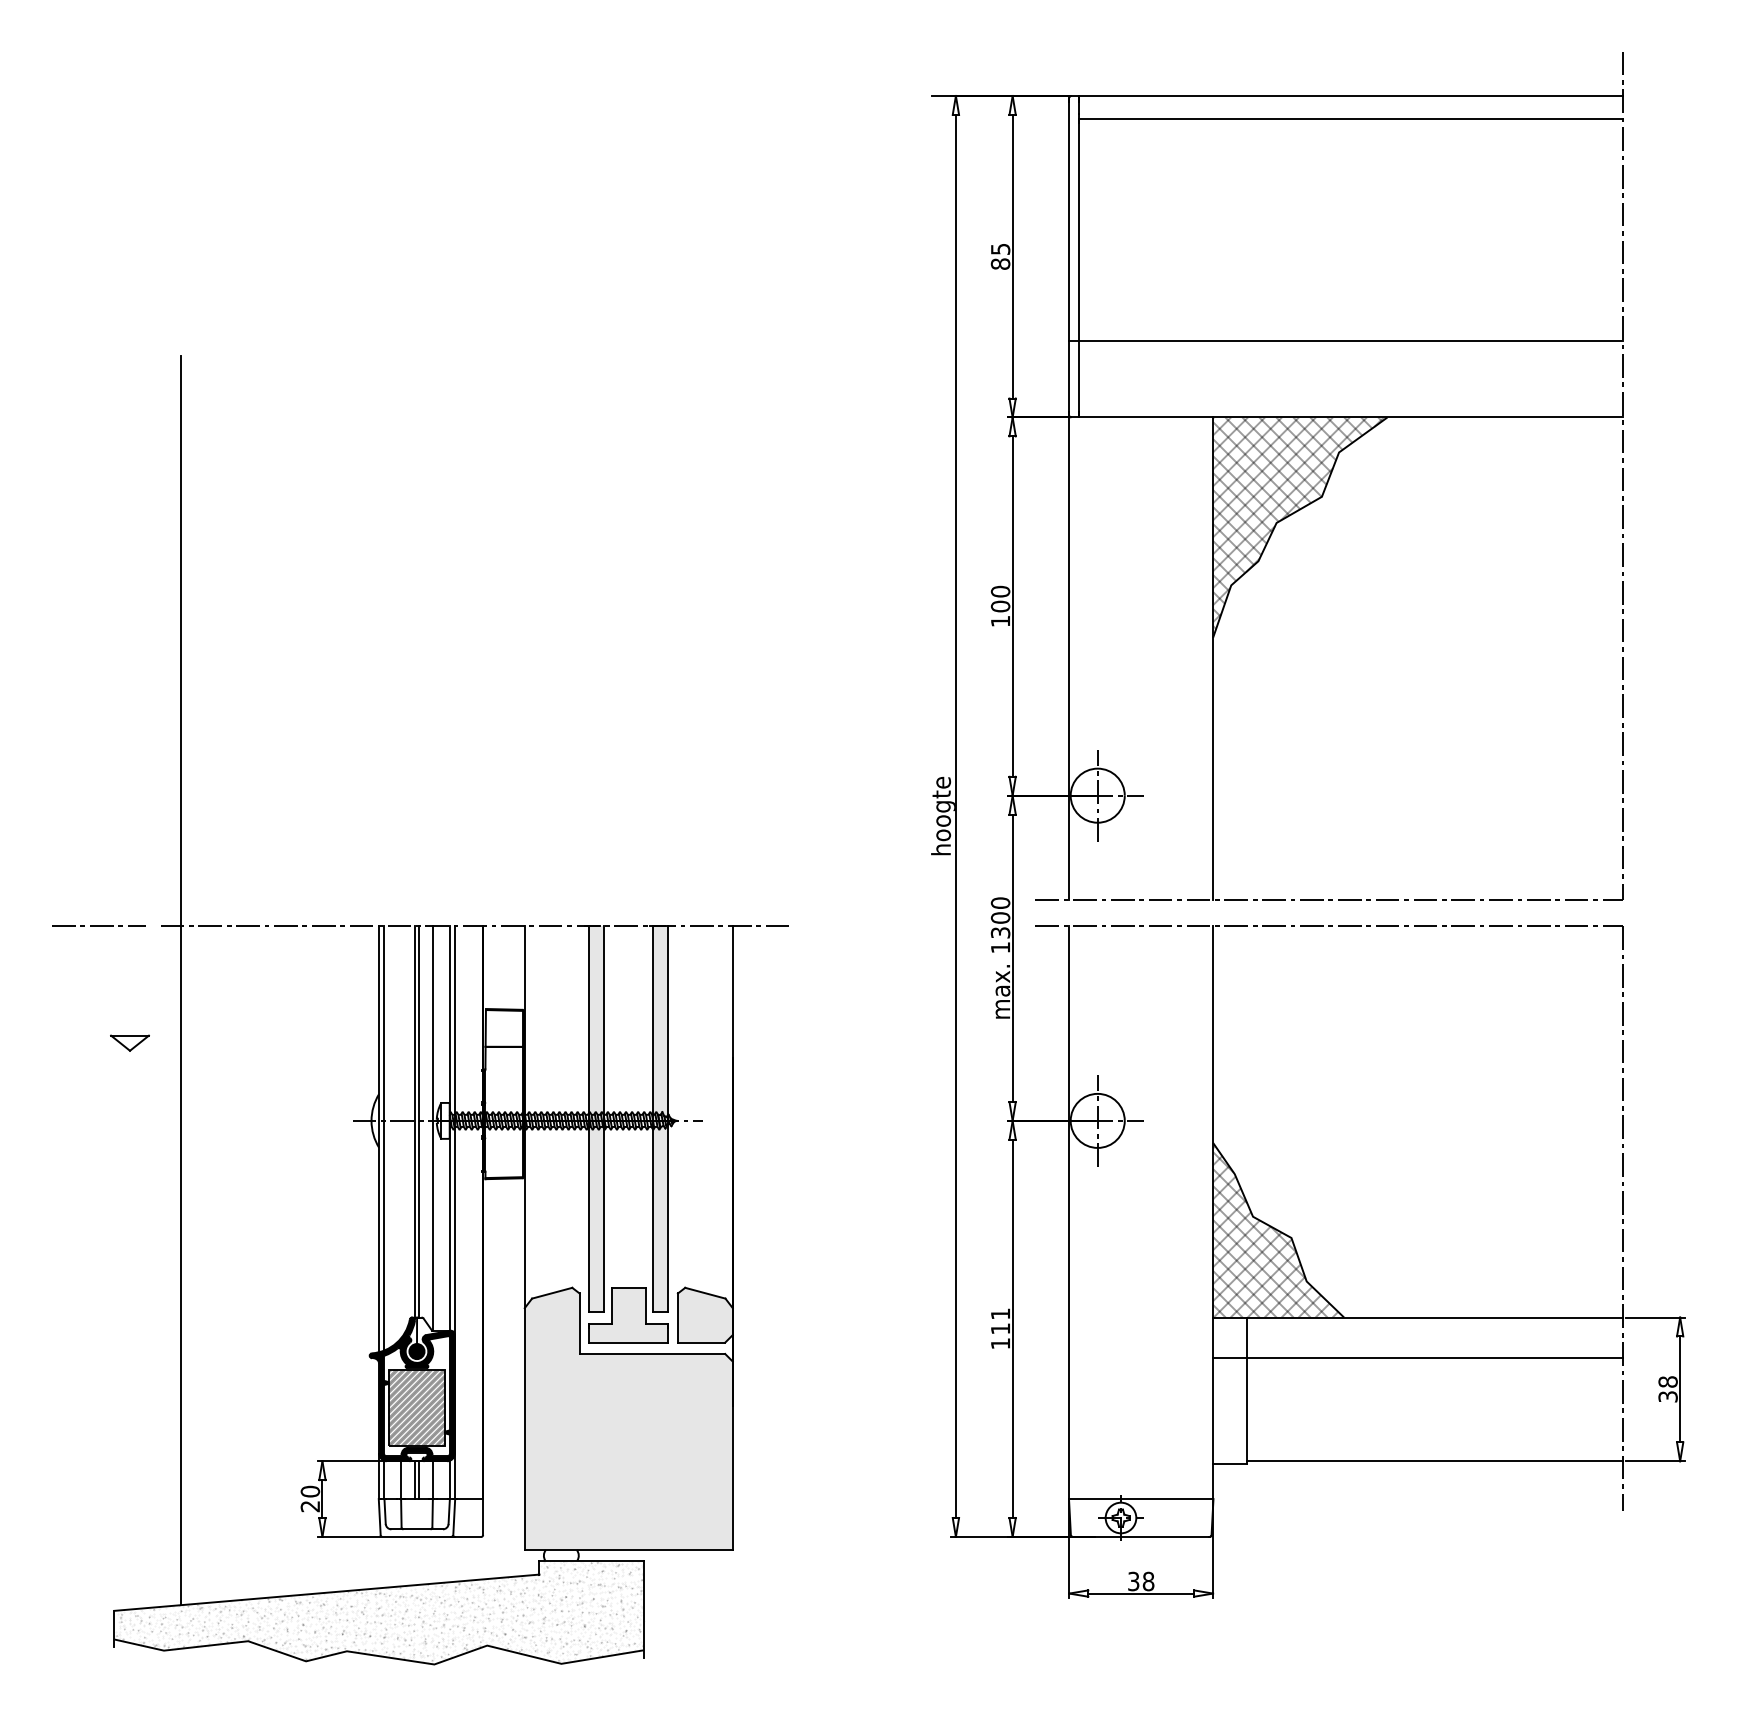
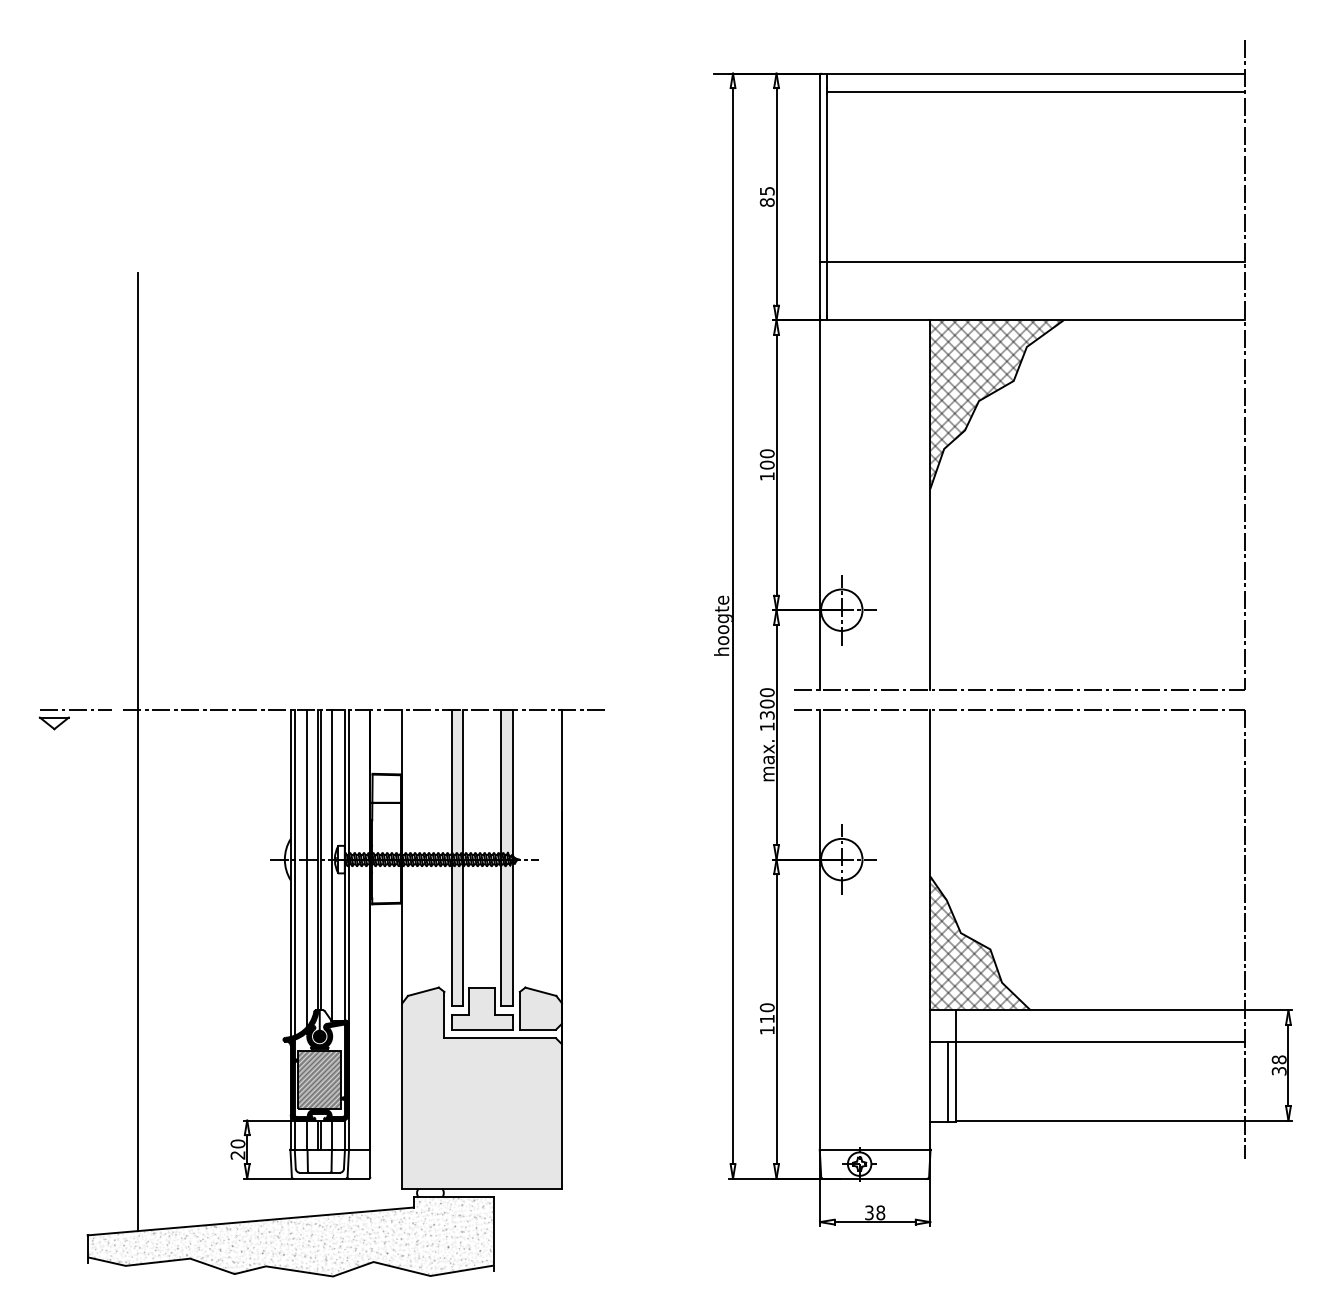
part: (129, 1042) -> (54, 722), moved
line: (400, 1132) -> (307, 868), added
text: (1000, 1313) -> (767, 1007), 111 -> 110
line: (1236, 1410) -> (948, 1081), added

